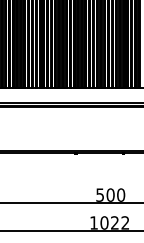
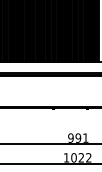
text: (110, 194) -> (78, 137), 500 -> 991

